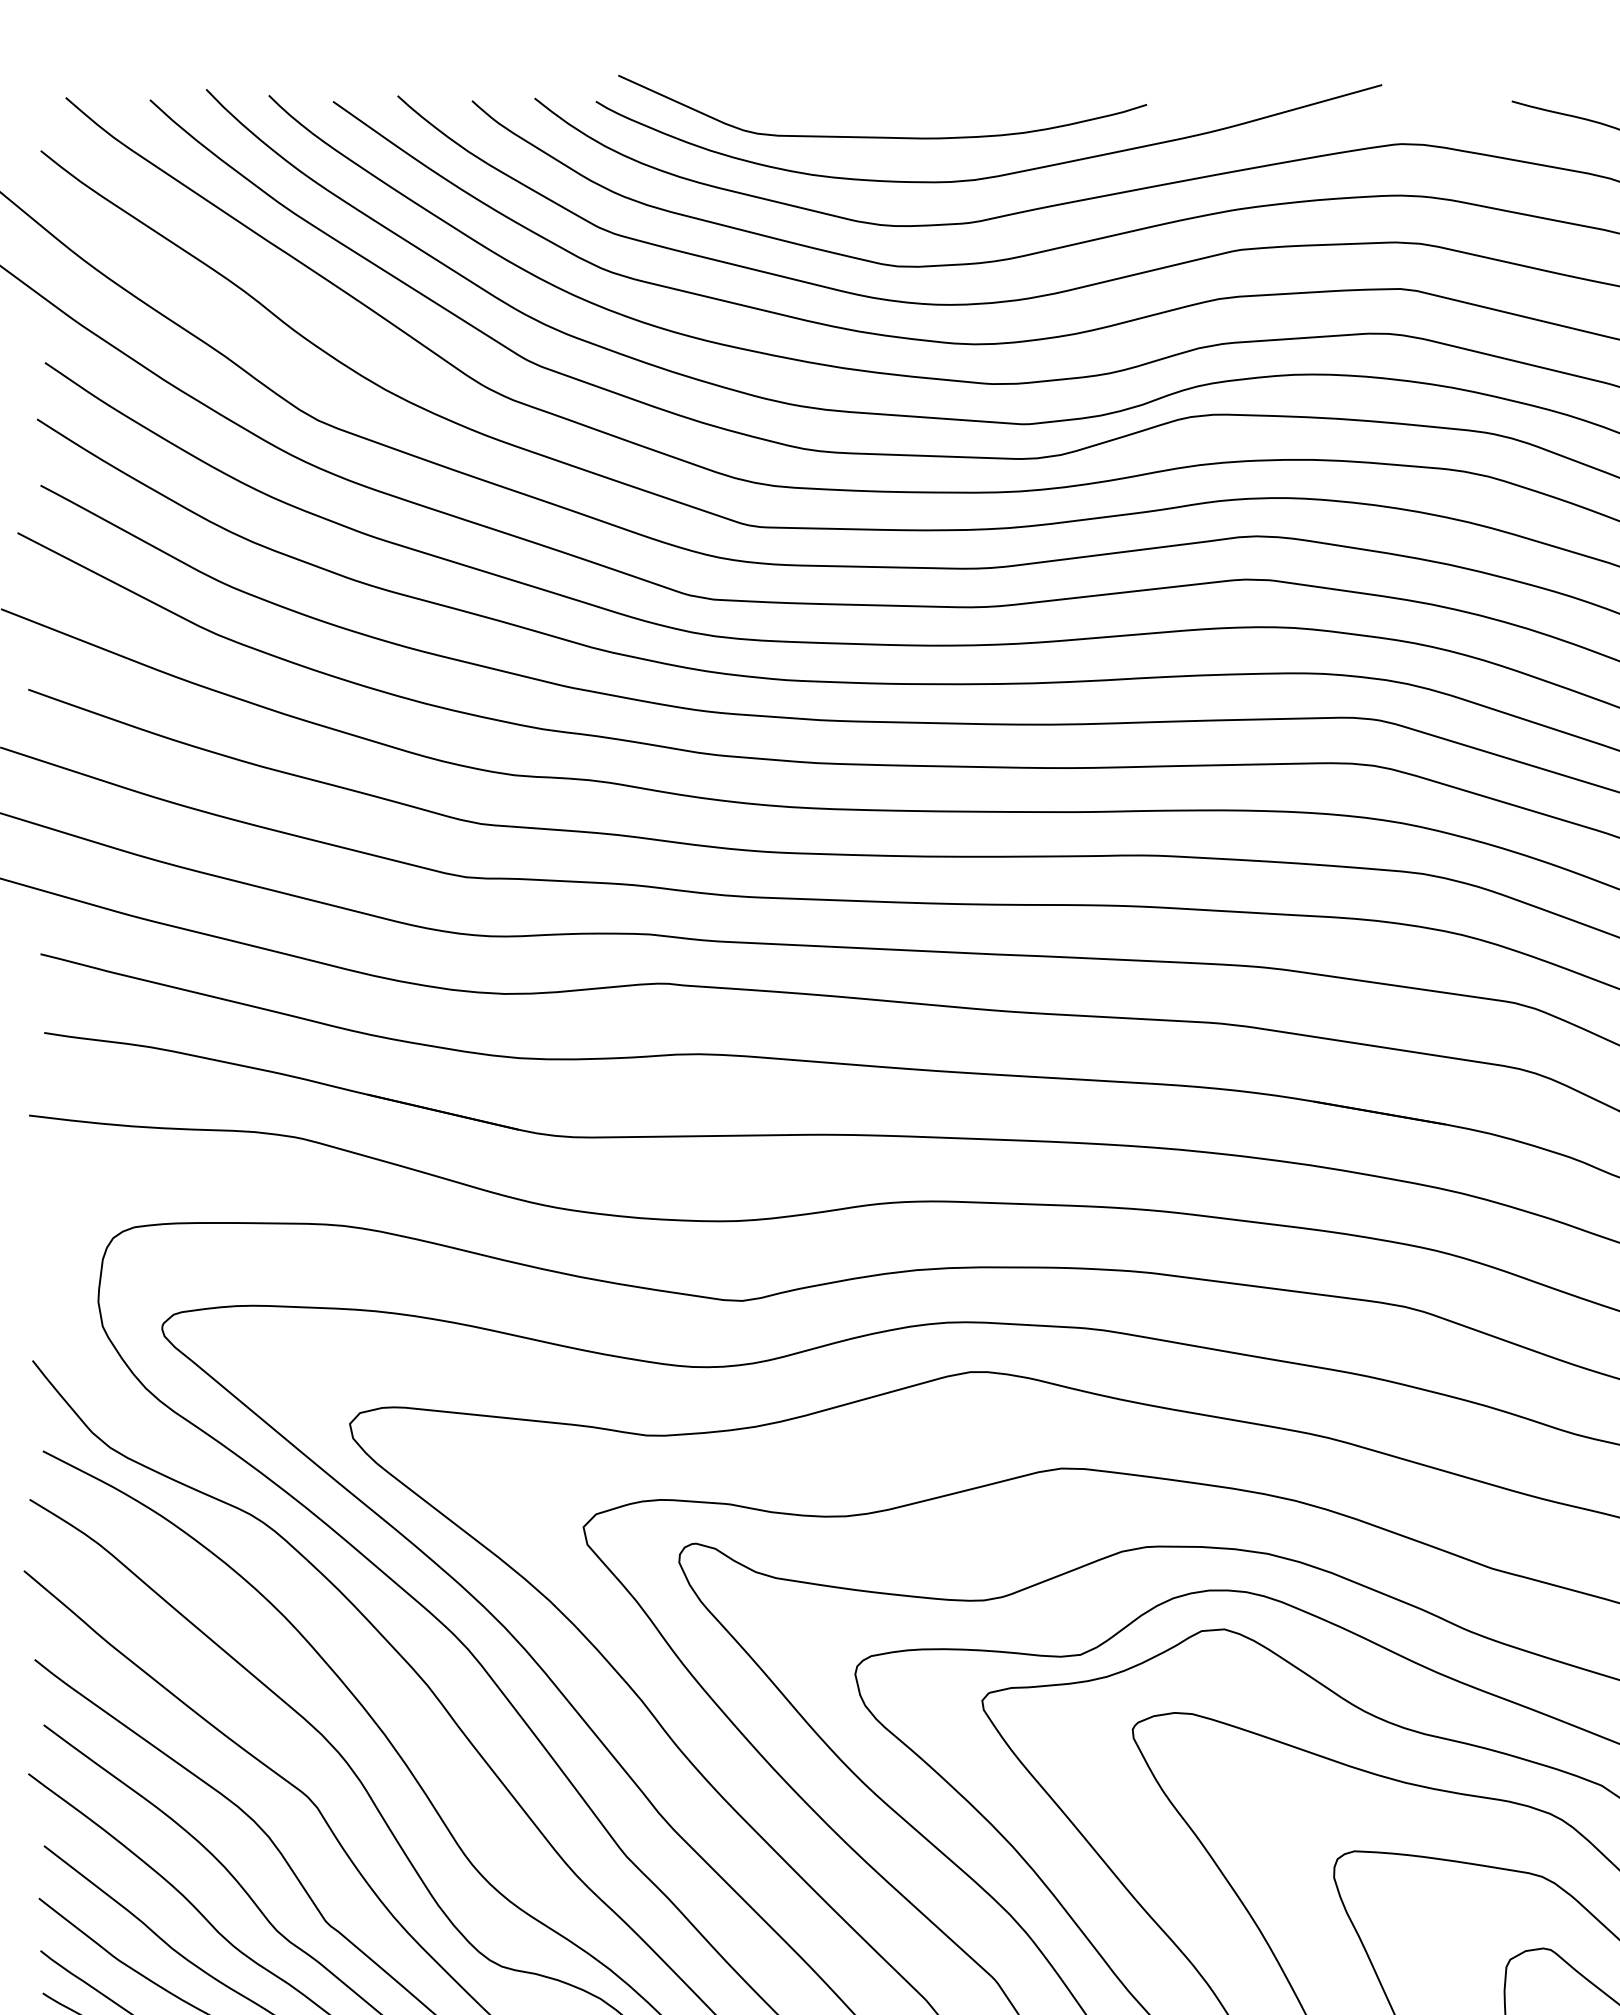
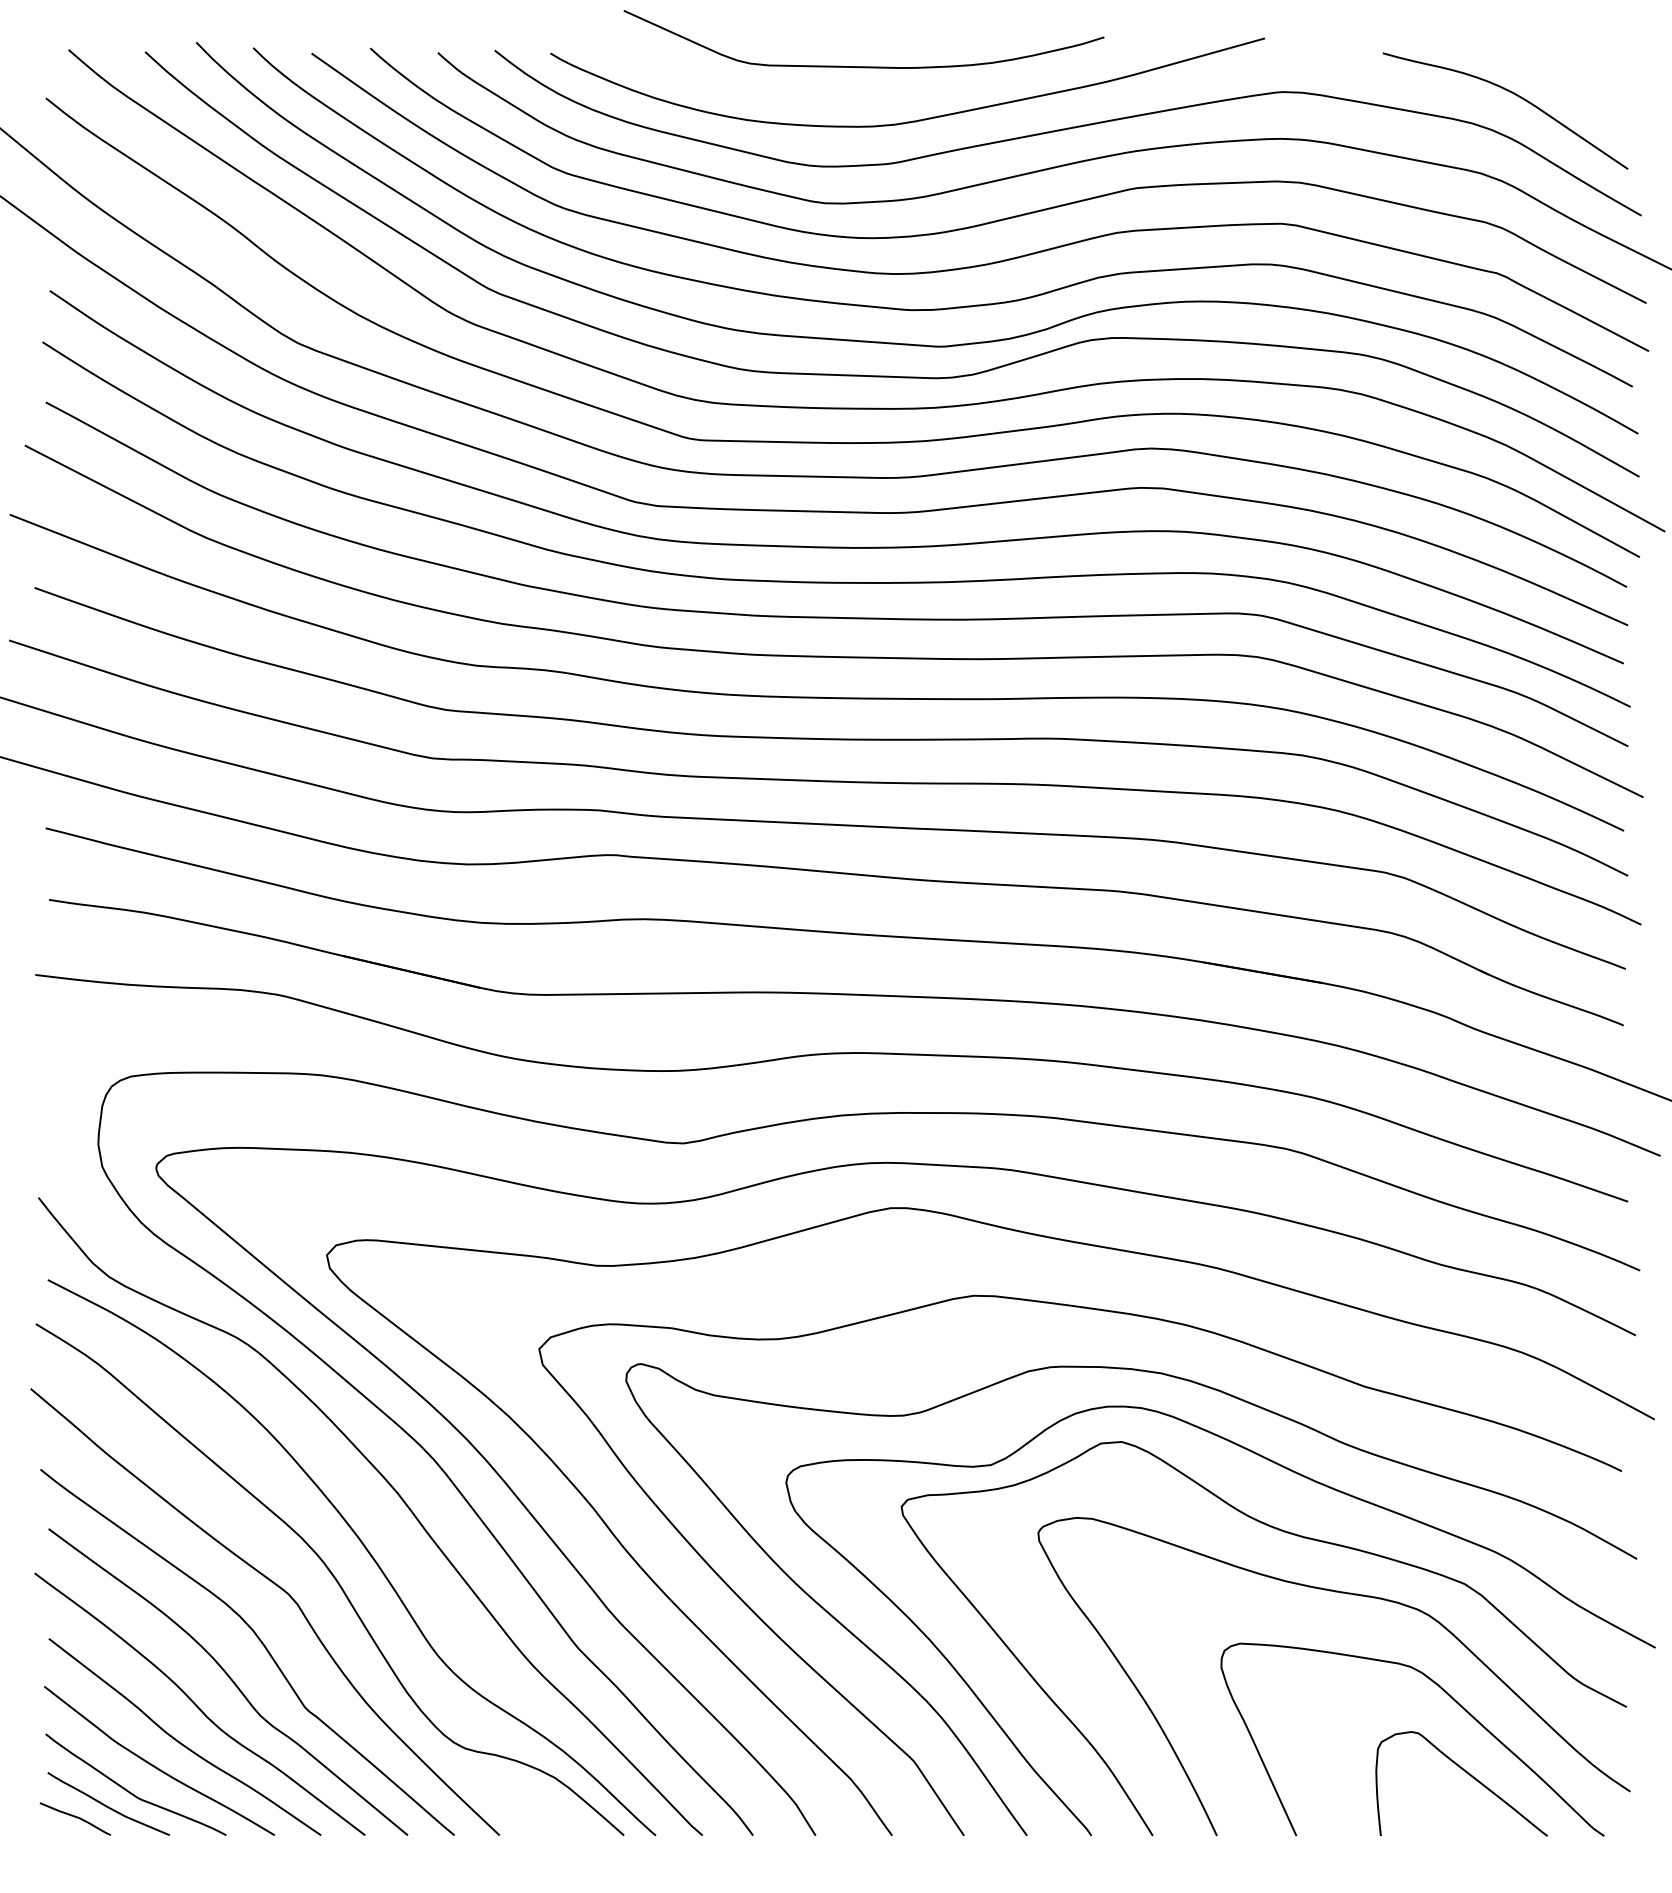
curve: (882, 136) -> (863, 66), moved

